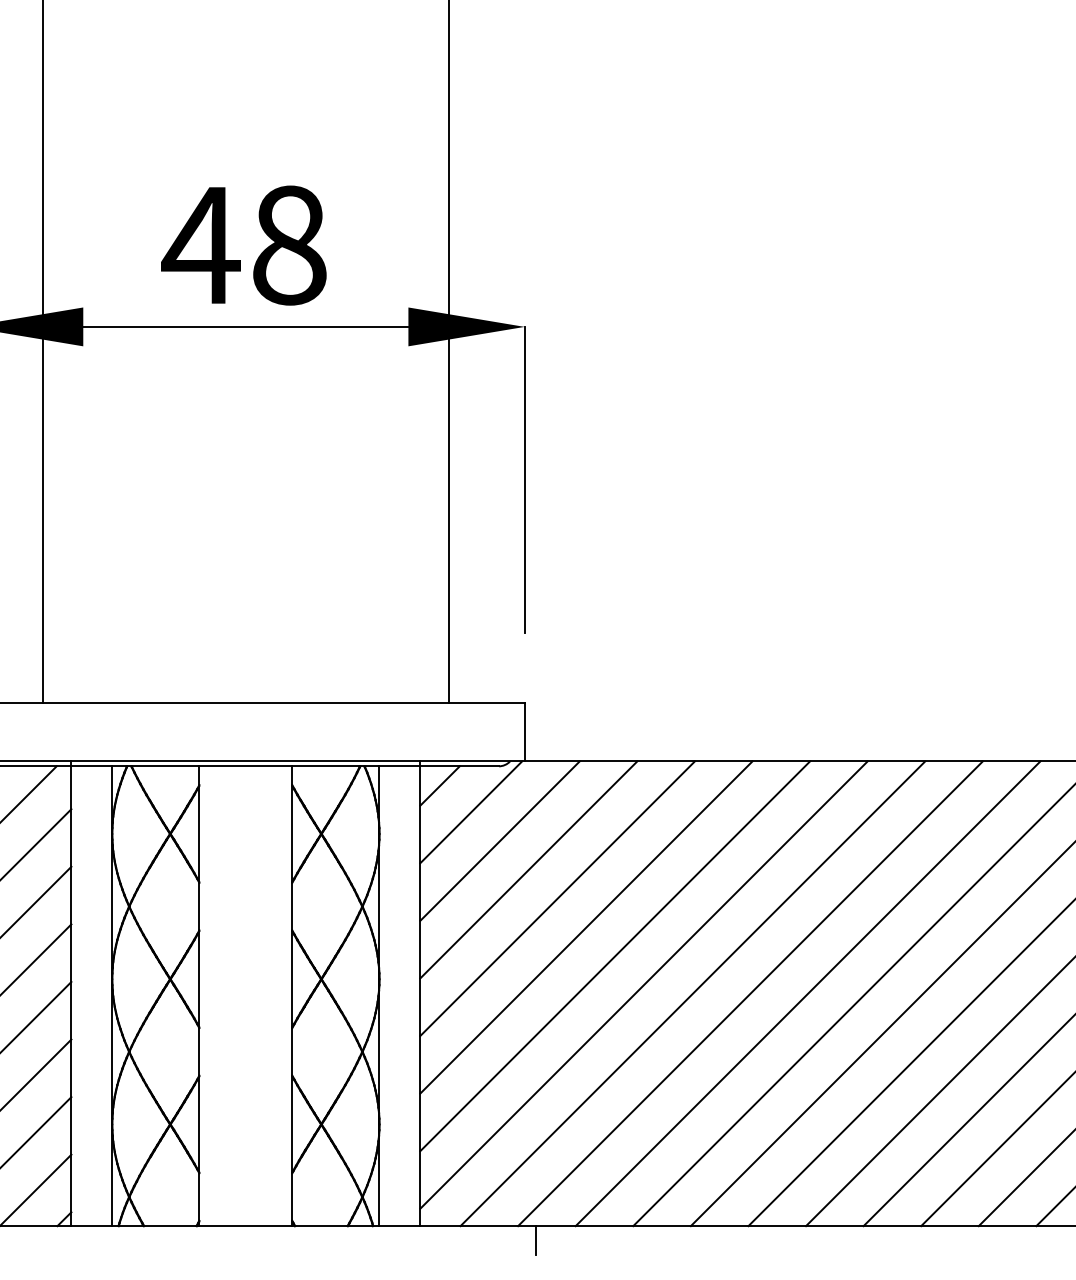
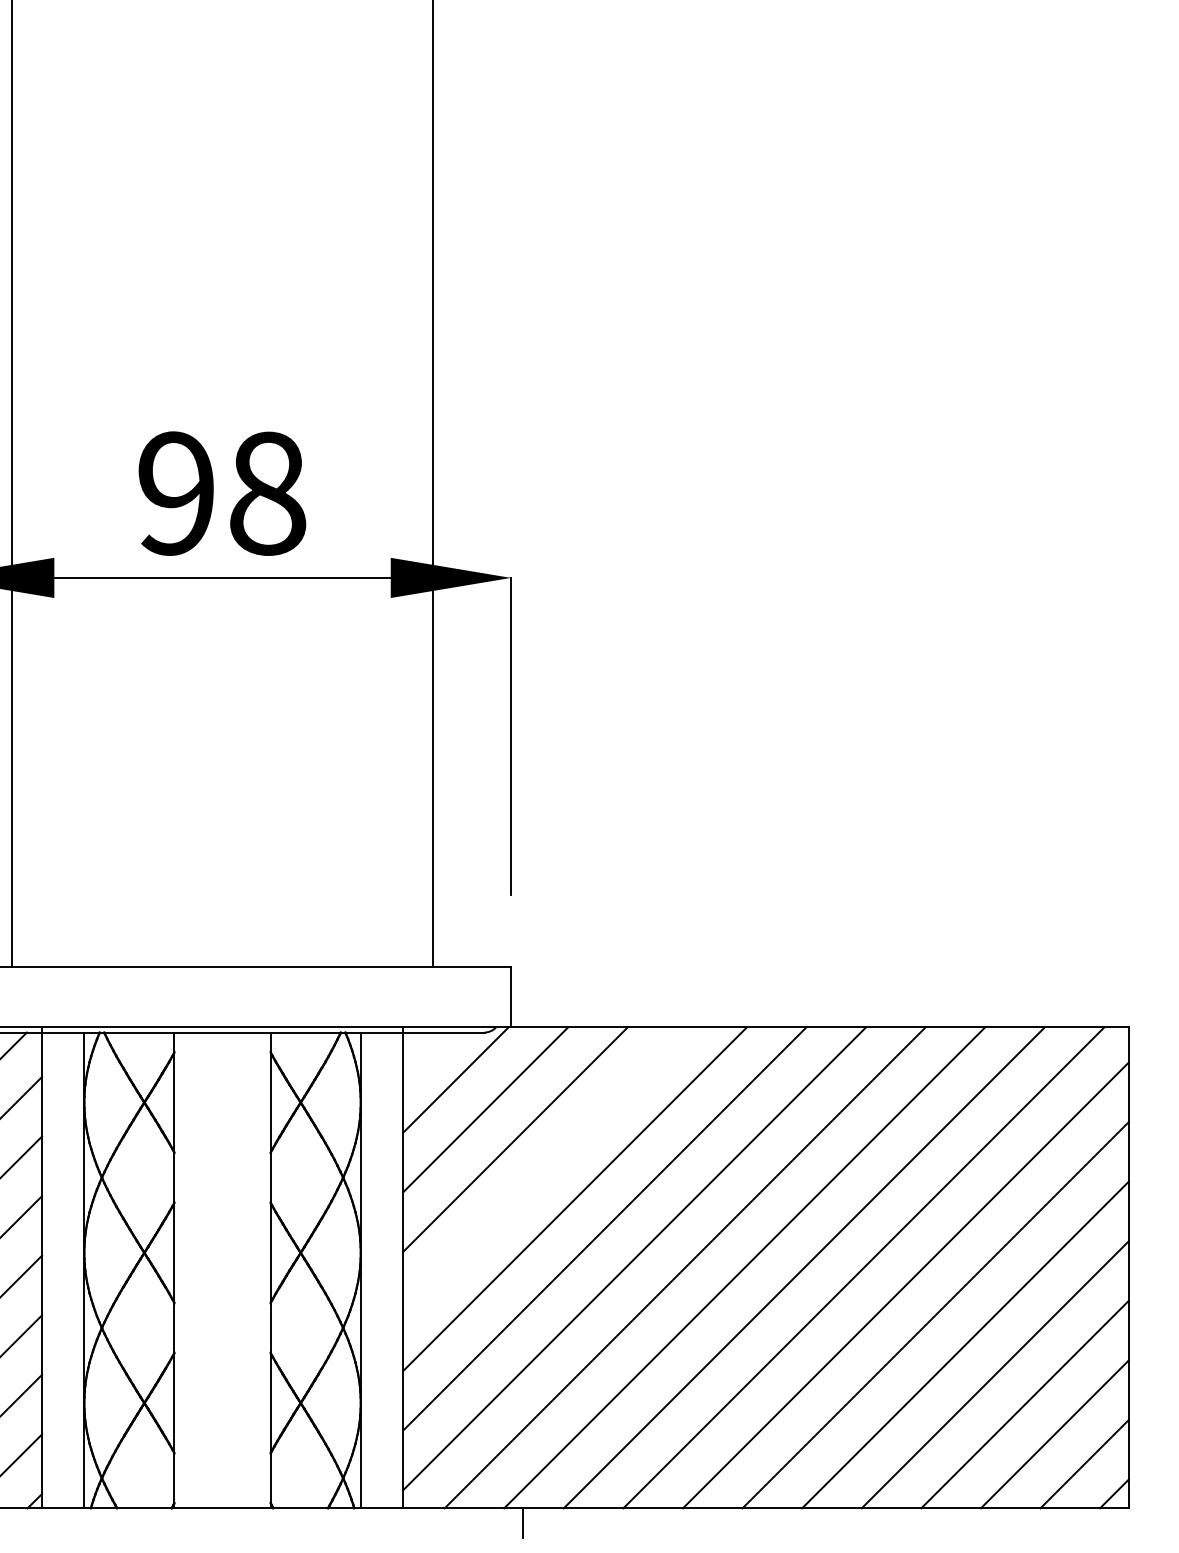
text: (200, 245) -> (175, 493), 48 -> 98
line: (440, 785) -> (423, 1052), removed
line: (557, 898) -> (545, 1169), removed

